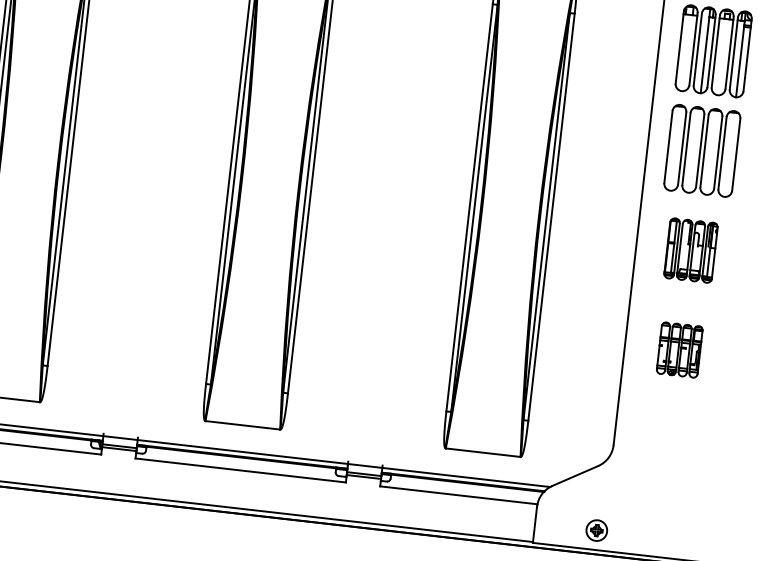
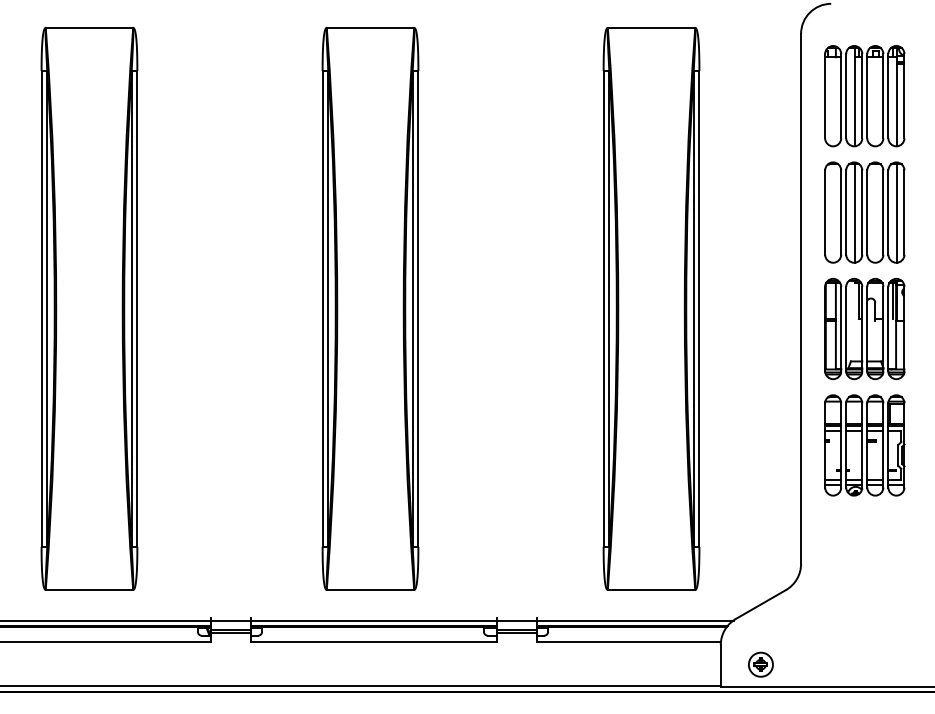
line: (694, 150) -> (855, 213), added
line: (729, 154) -> (896, 213), added
part: (690, 250) -> (864, 329), size x1.43
part: (679, 350) -> (864, 445), size x1.67
part: (596, 530) -> (760, 664), moved

